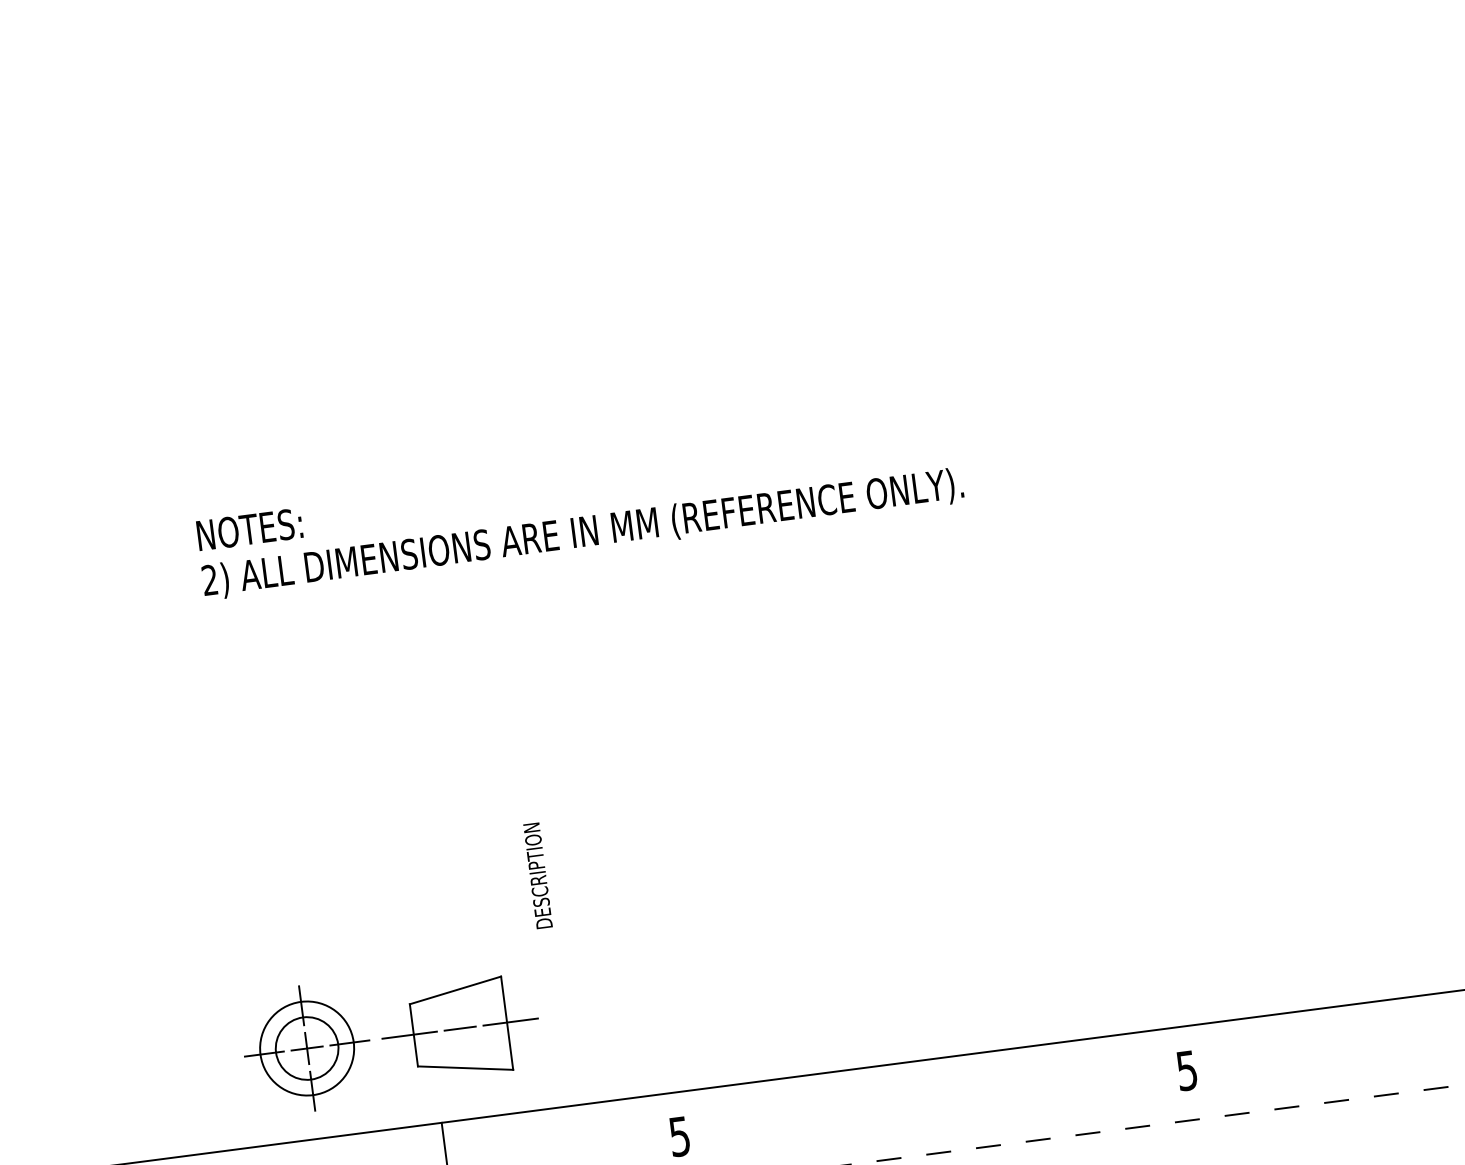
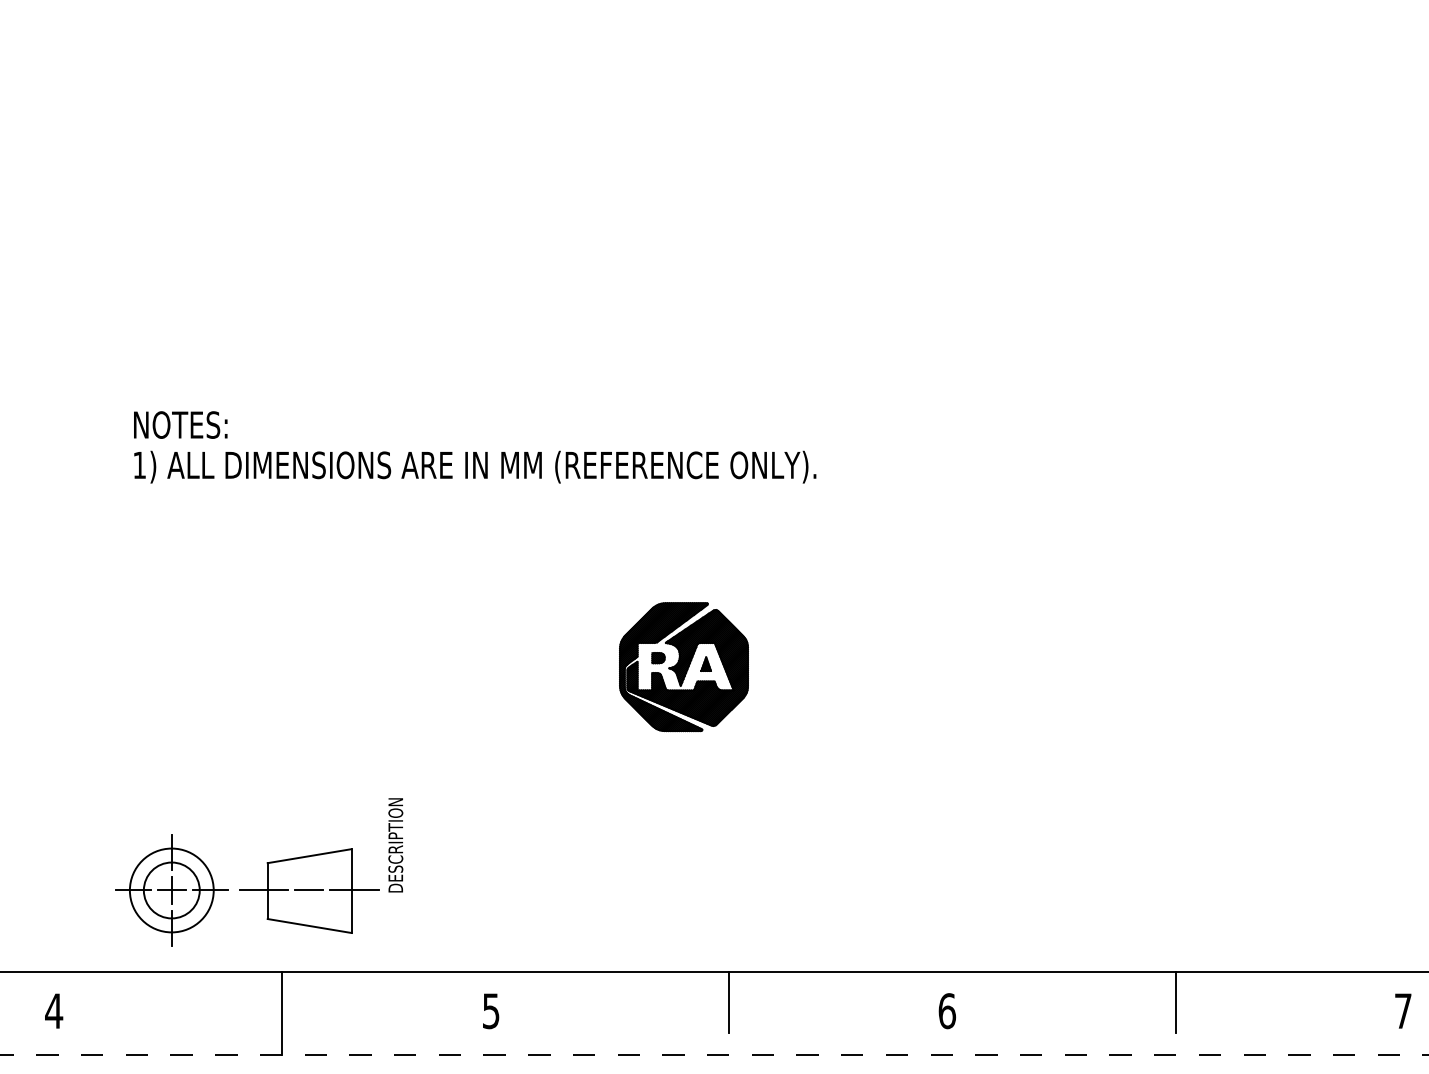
text: (209, 579) -> (139, 464), 2) -> 1)
part: (844, 726) -> (683, 667), added
text: (537, 876) -> (395, 845), moved
line: (1440, 1027) -> (1176, 1002), added
text: (1187, 1071) -> (947, 1011), 5 -> 6
line: (943, 1092) -> (729, 1002), added

